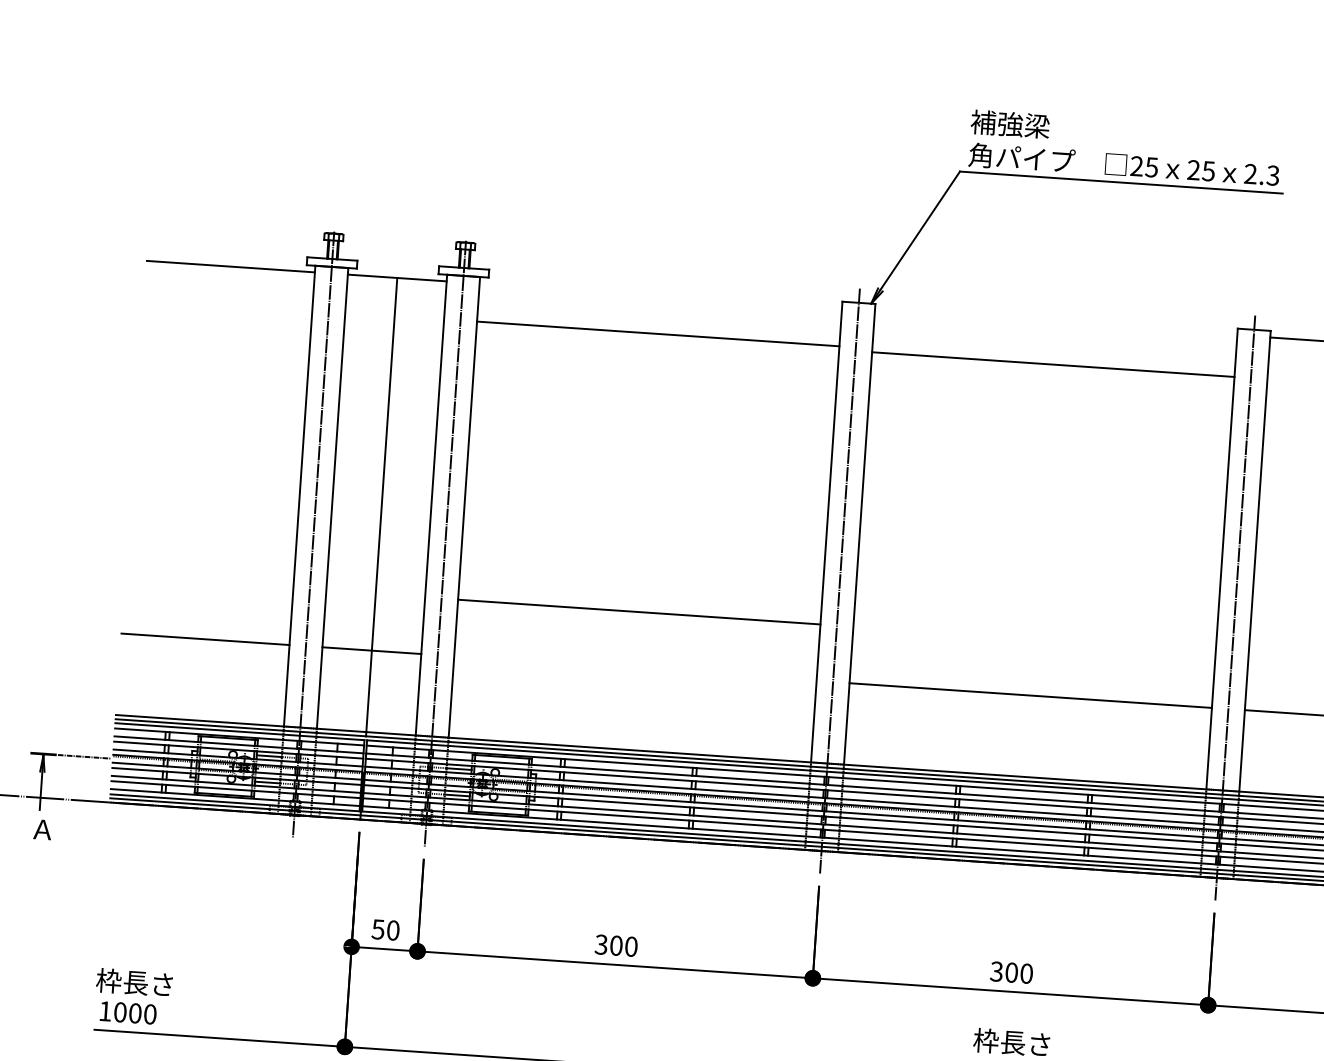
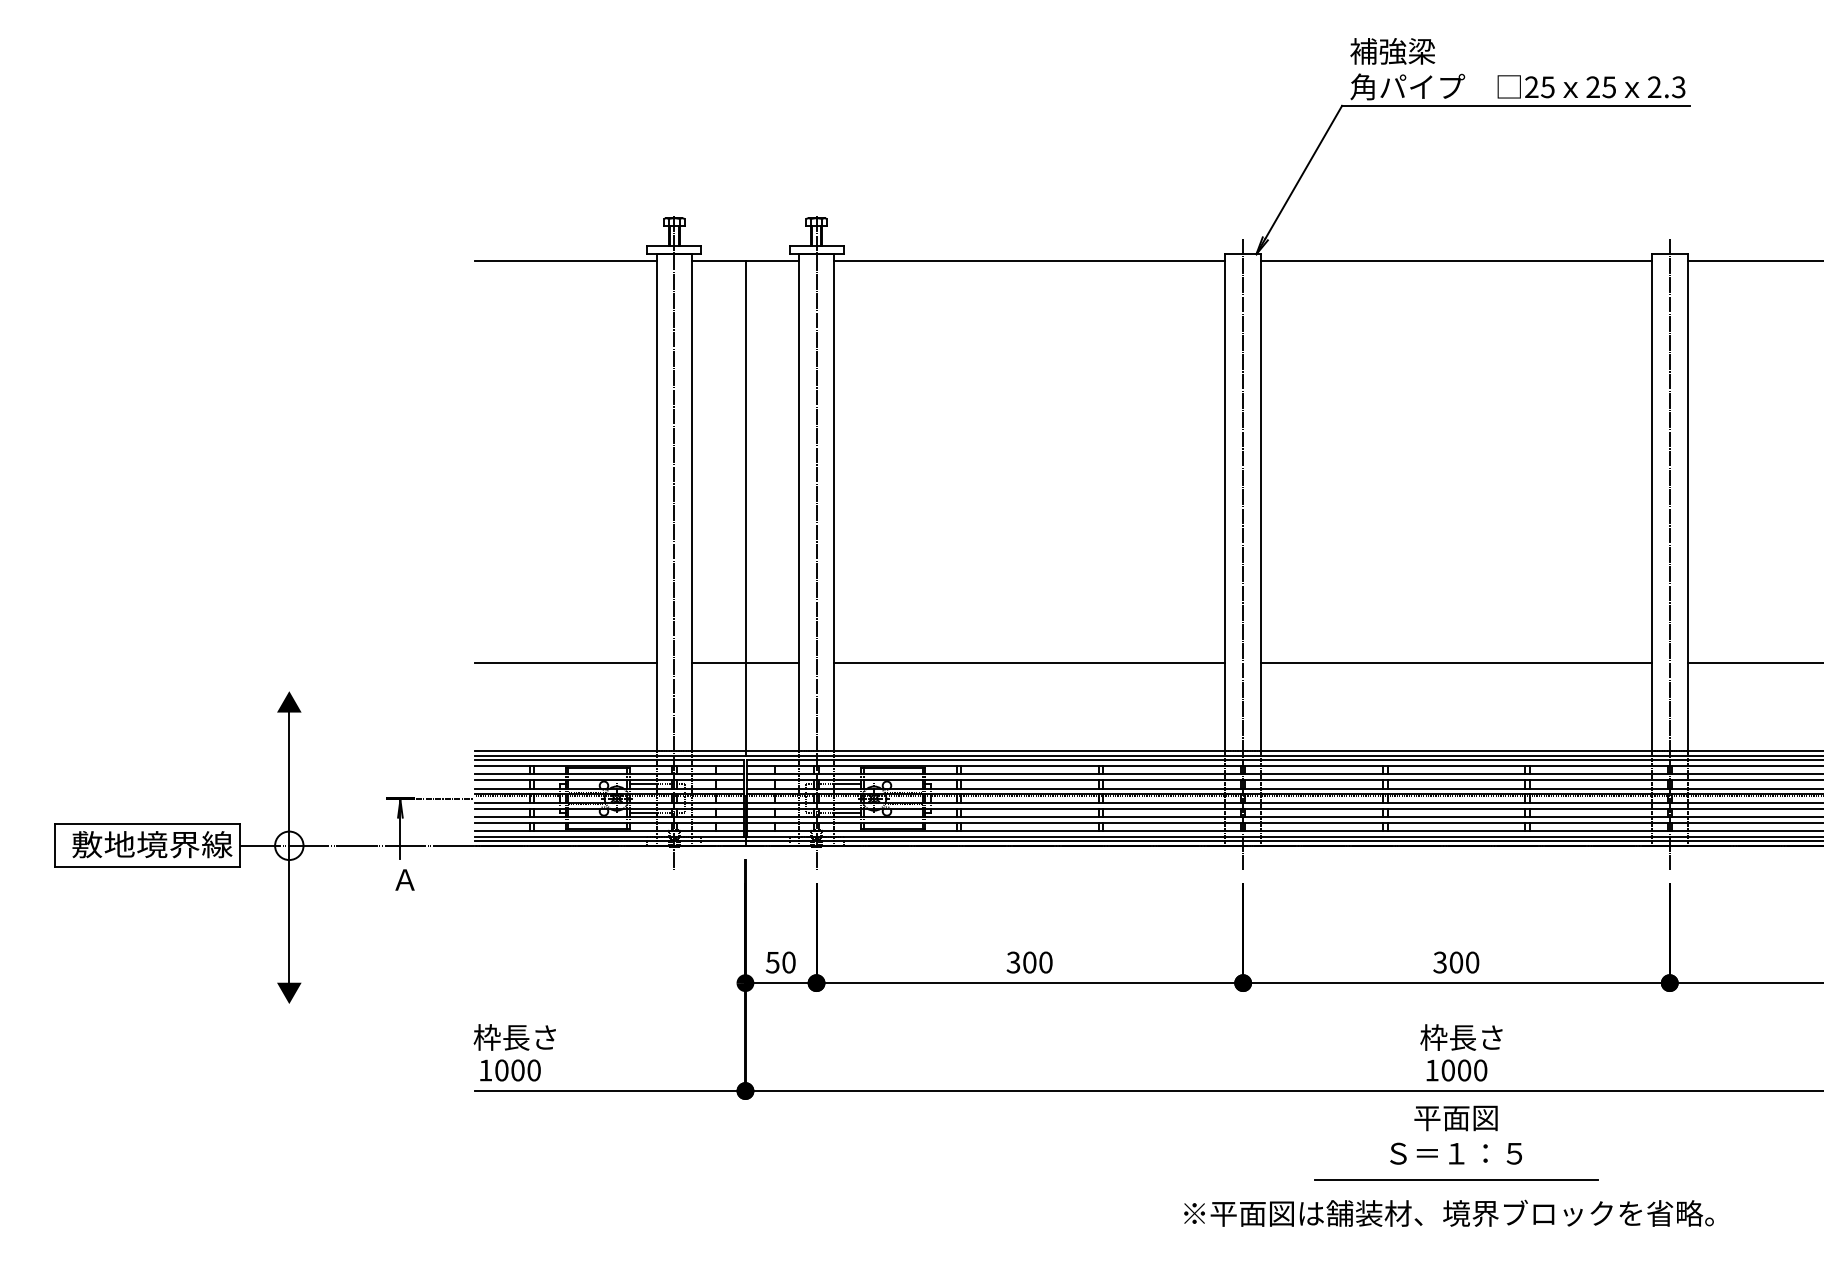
line: (657, 334) -> (1029, 261), moved
line: (1053, 364) -> (1456, 261), moved
line: (638, 612) -> (1029, 663), moved

